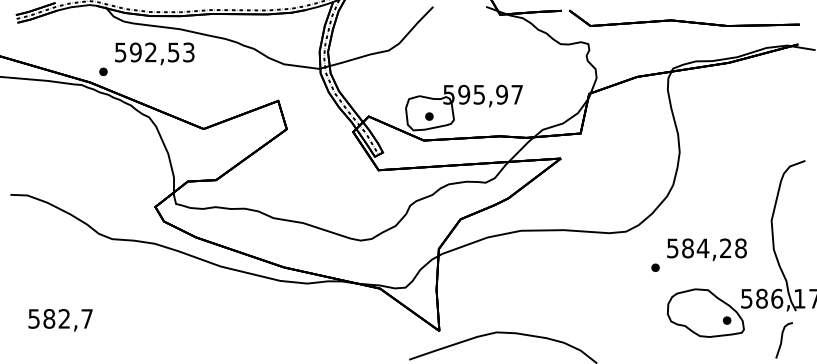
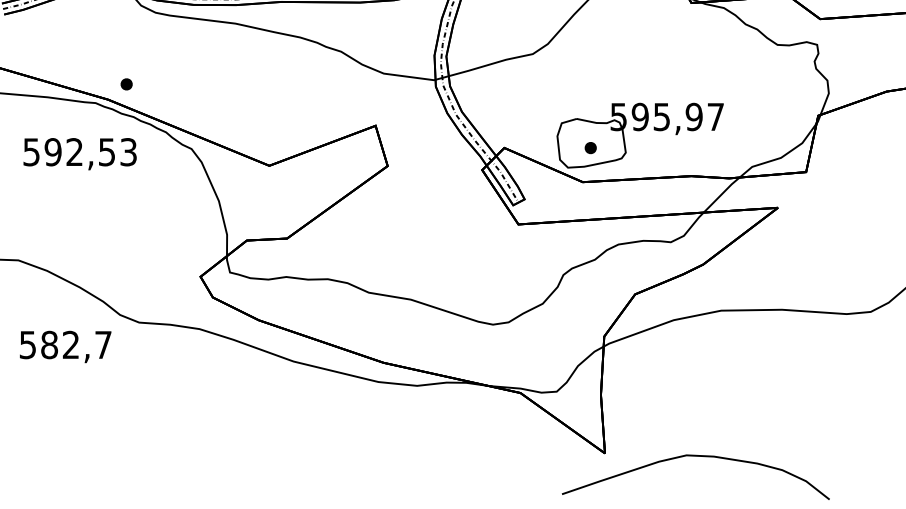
text: (154, 53) -> (79, 153), moved
text: (60, 320) -> (65, 347), moved

